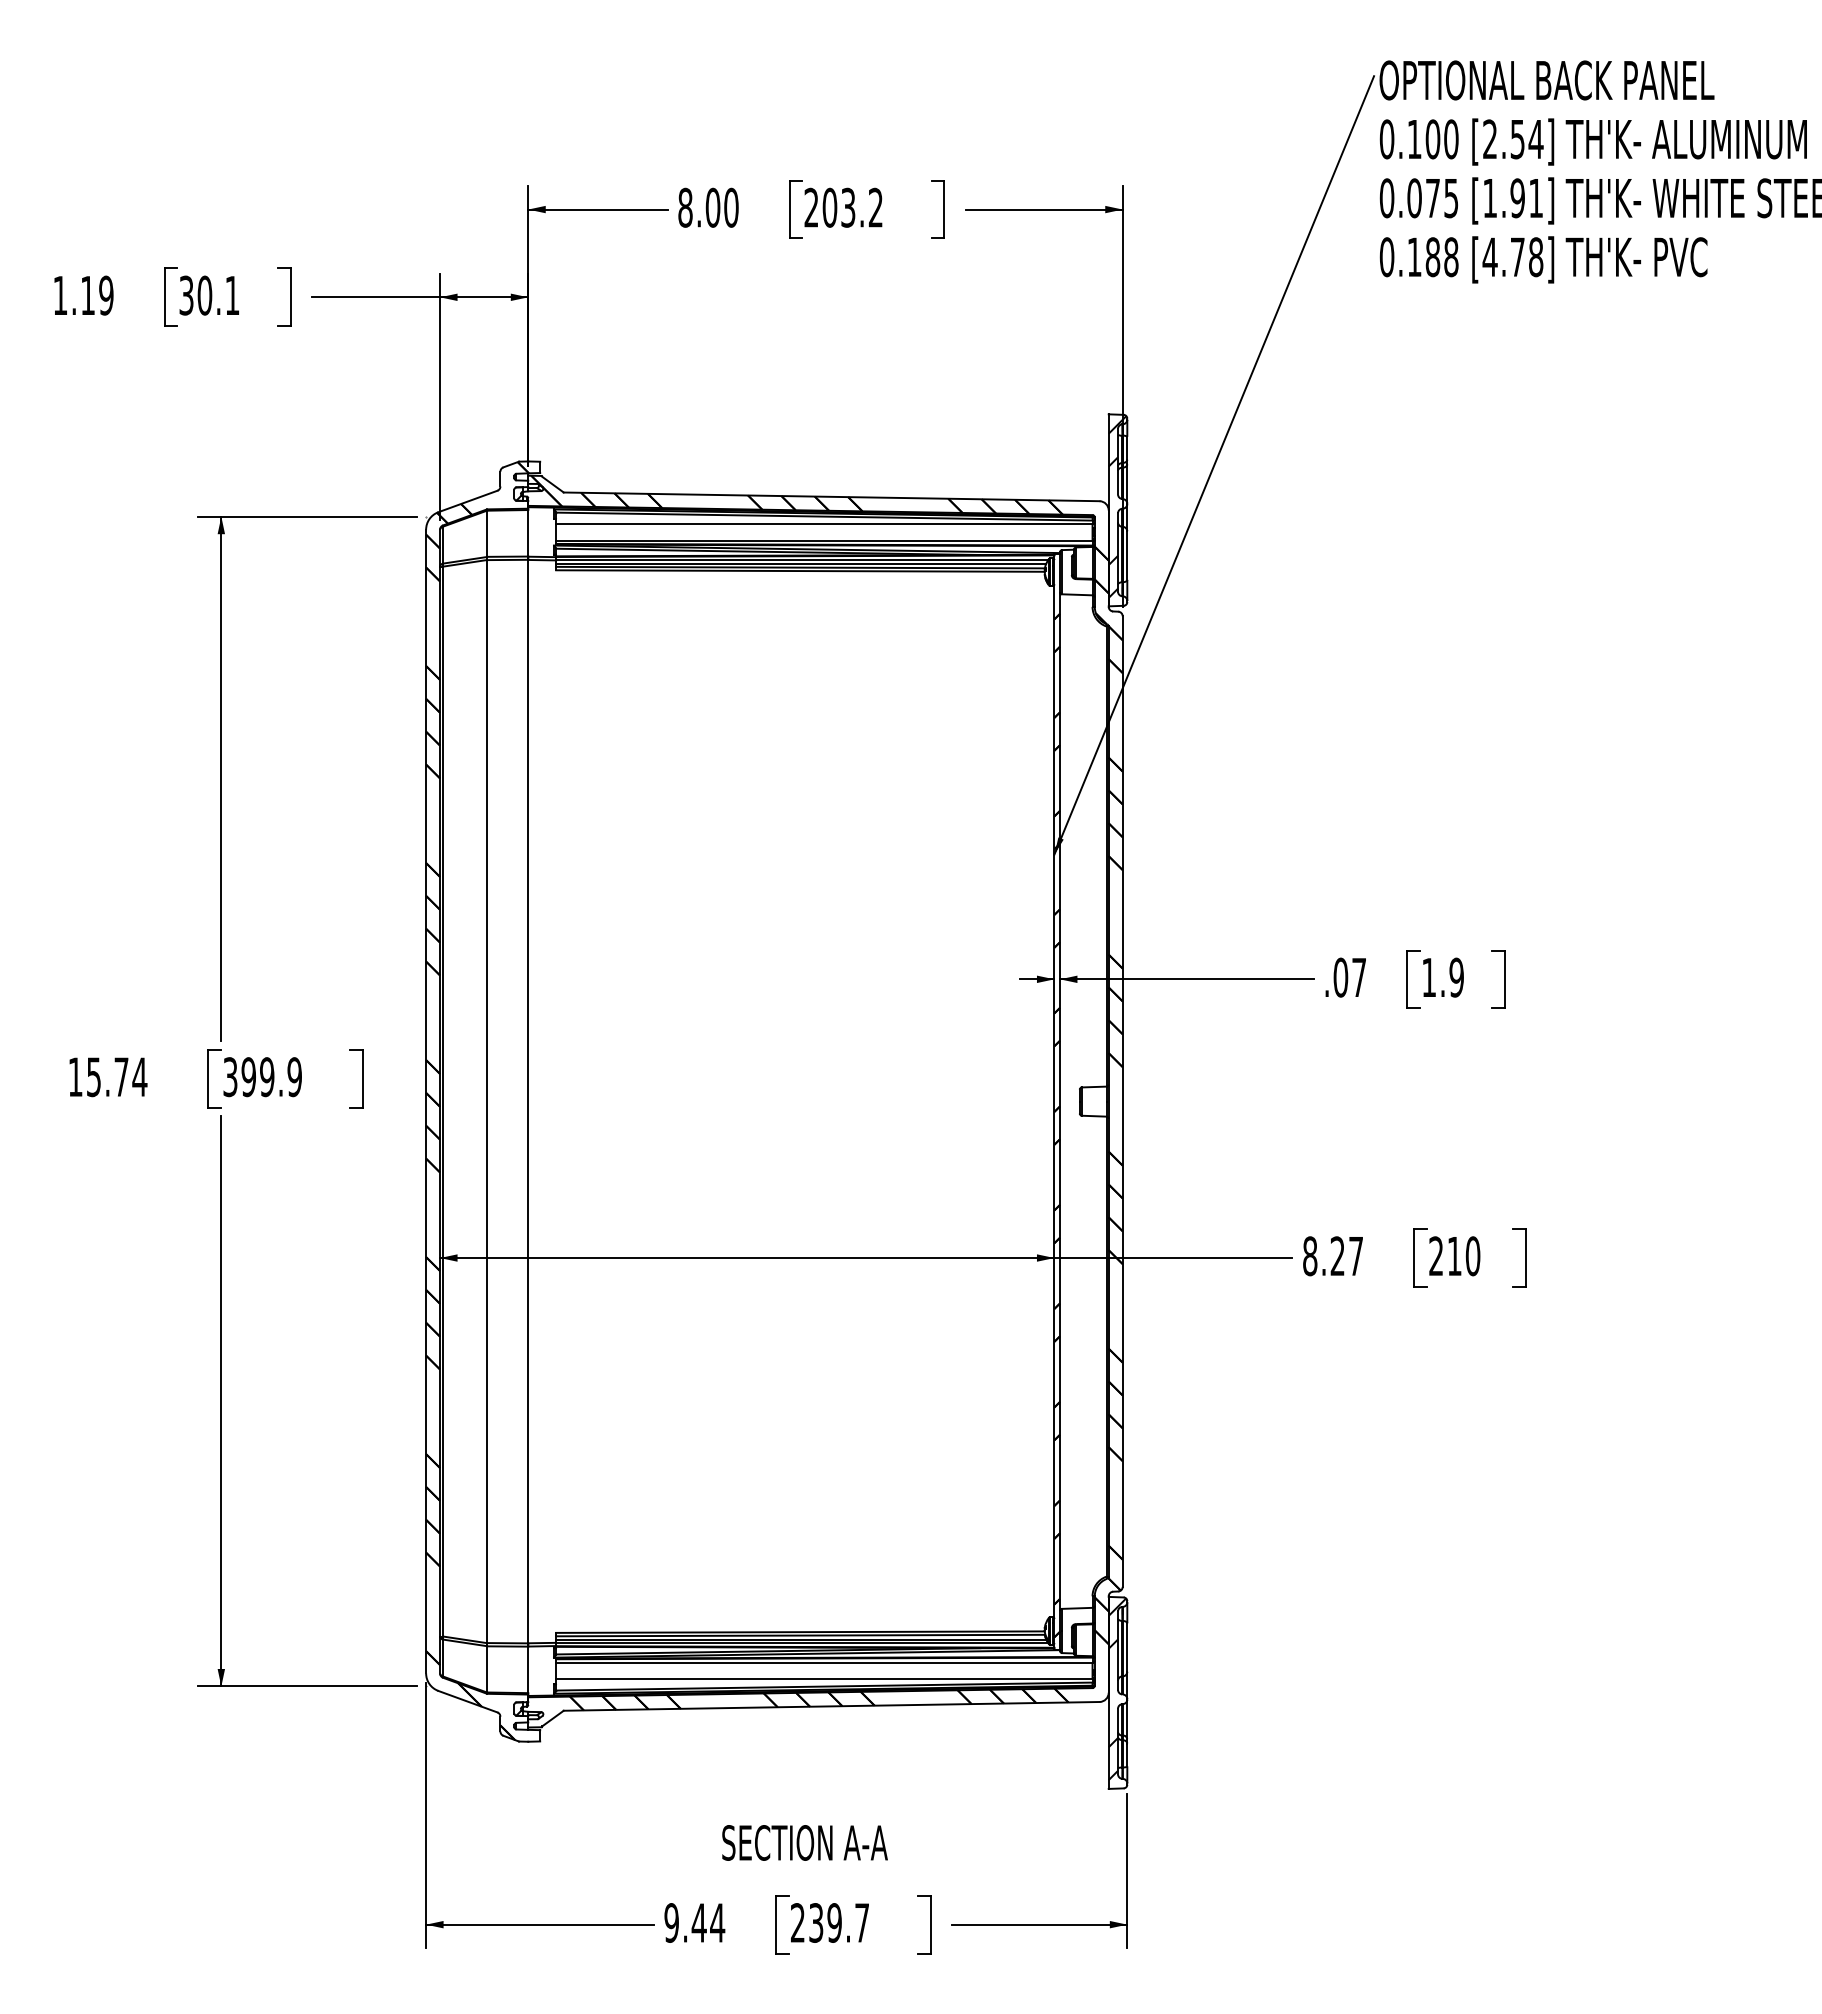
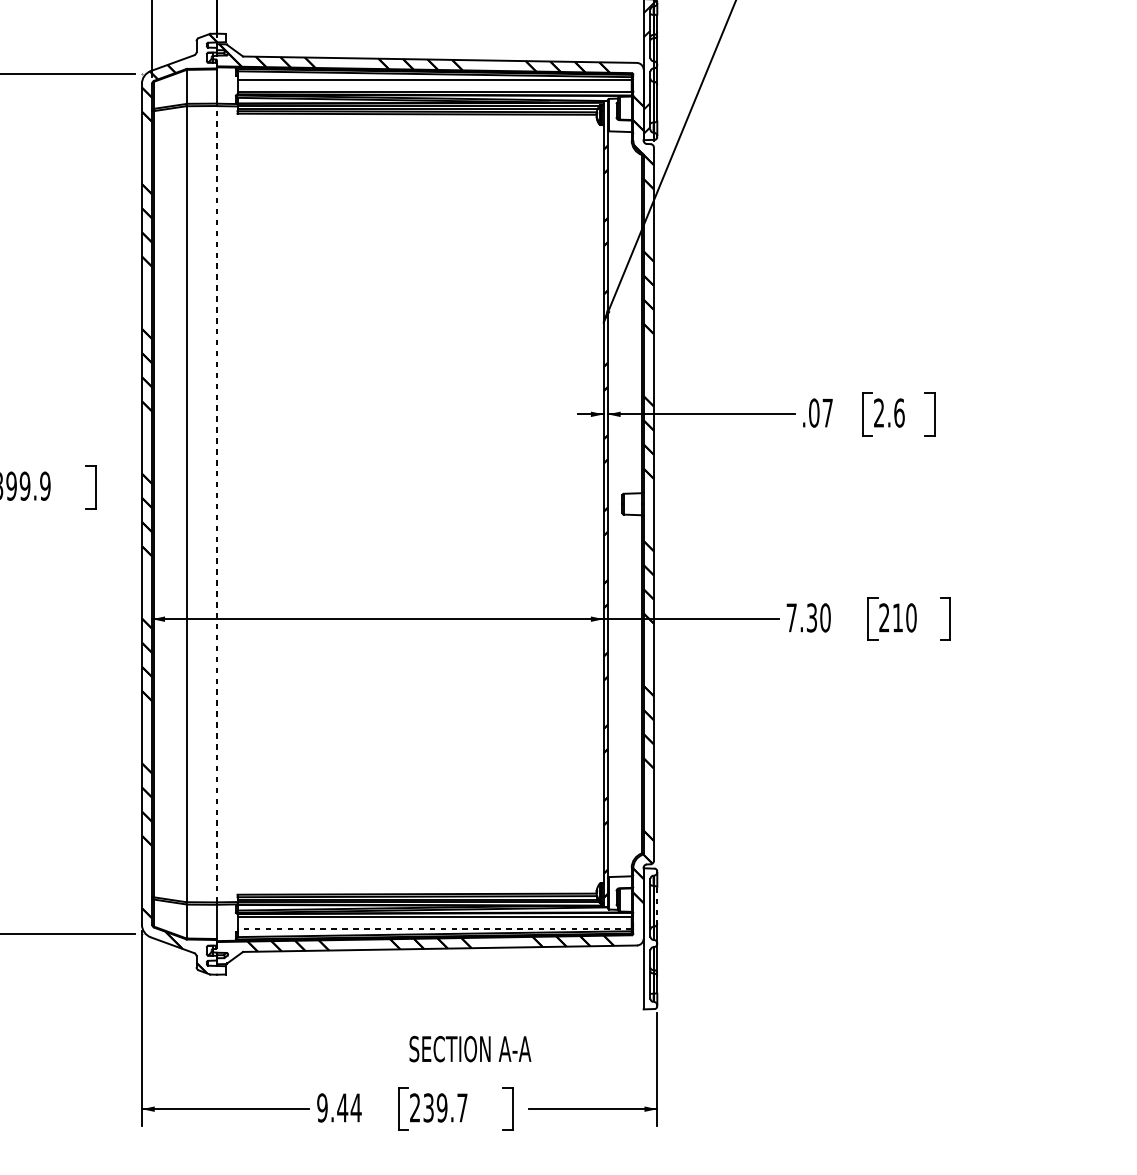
text: (1443, 977) -> (889, 413), 1.9 -> 2.6
line: (528, 1101) -> (217, 504), solid -> dashed
text: (1333, 1256) -> (808, 618), 8.27 -> 7.30
line: (1127, 1648) -> (657, 906), solid -> dashed
line: (823, 1678) -> (434, 928), solid -> dashed
hatch: (1117, 1689) -> (650, 936), removed
text: (804, 1842) -> (470, 1048), moved

